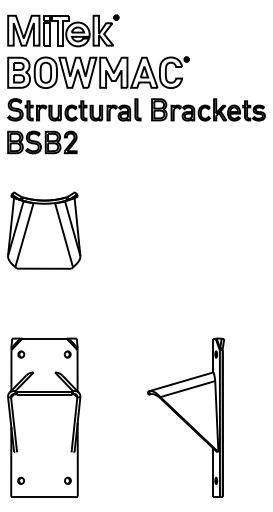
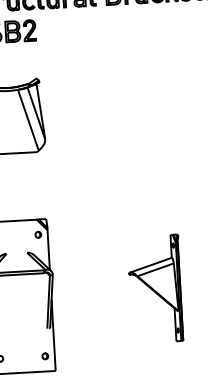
part: (185, 417) -> (155, 289), size x0.7

